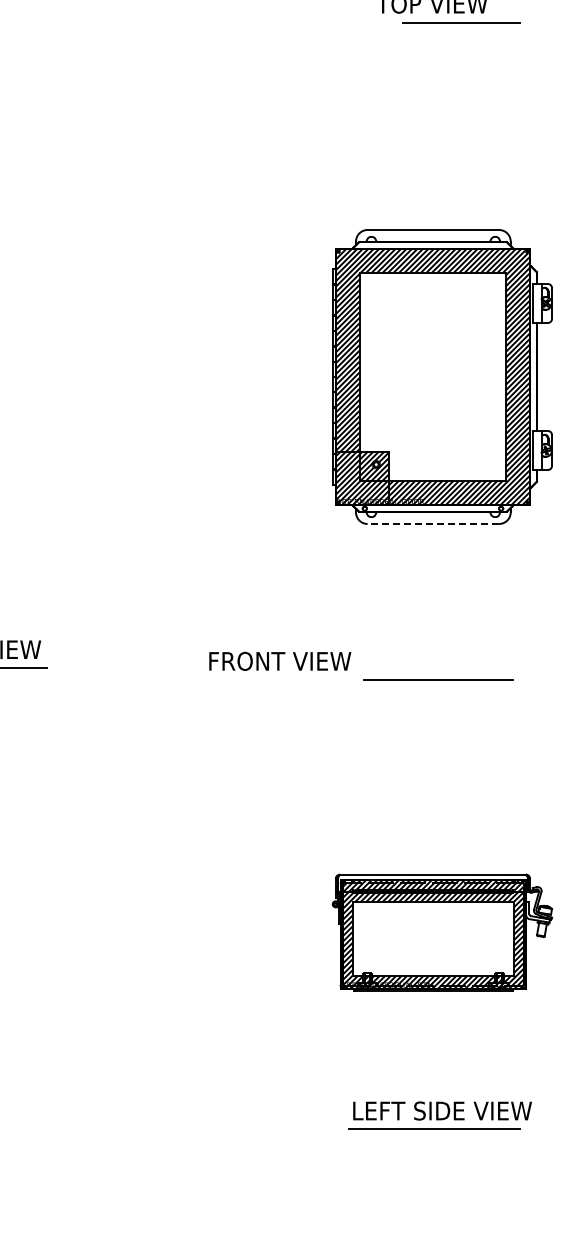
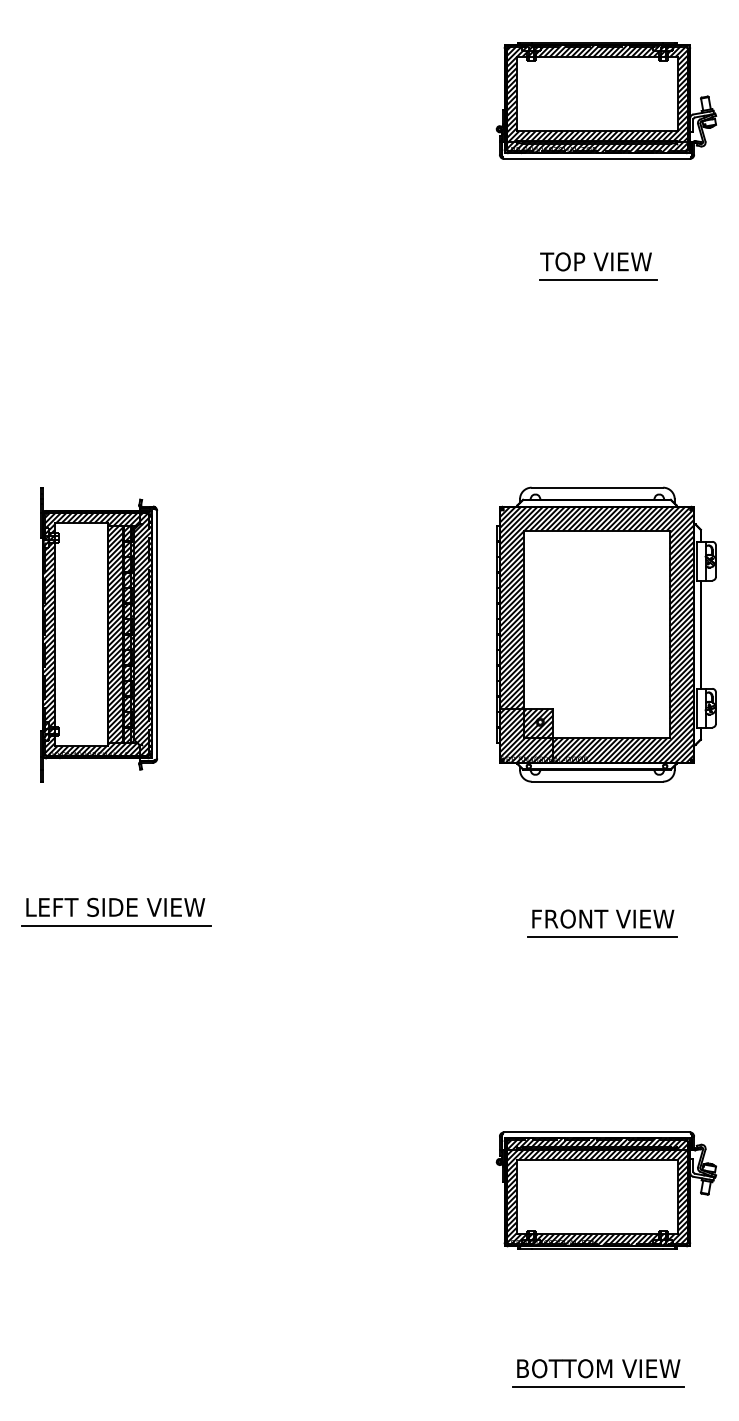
line: (461, 21) -> (598, 279), moved
line: (433, 523) -> (597, 781), dashed -> solid
text: (280, 660) -> (603, 918), moved
text: (443, 1110) -> (607, 1368), LEFT SIDE VIEW -> BOTTOM VIEW

